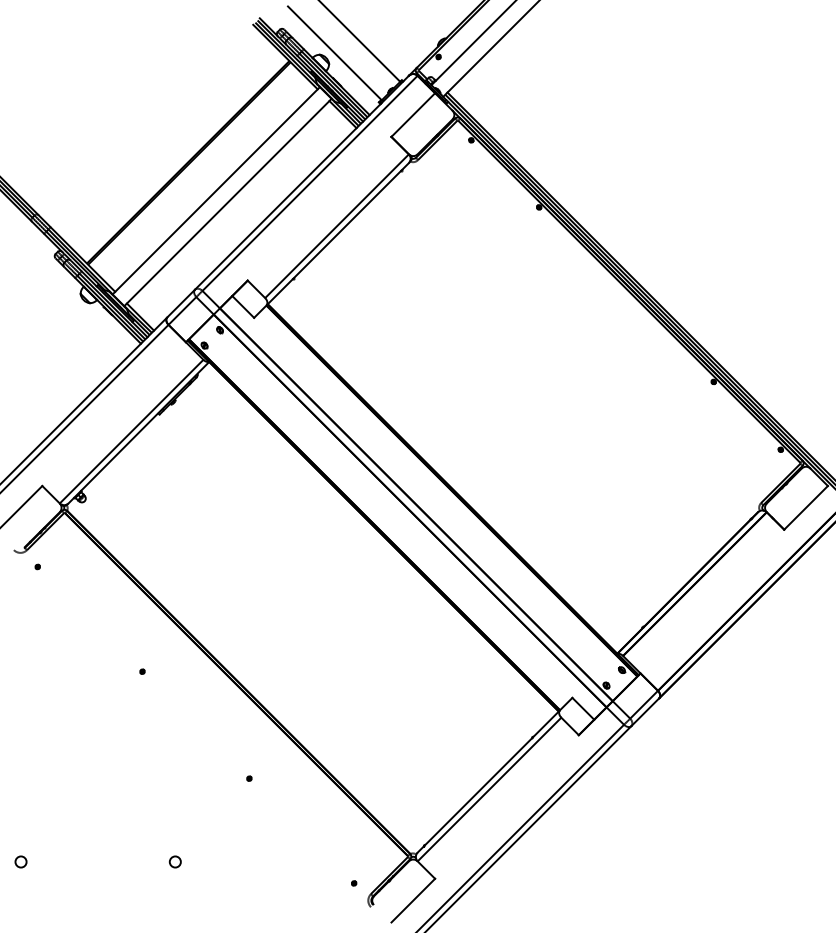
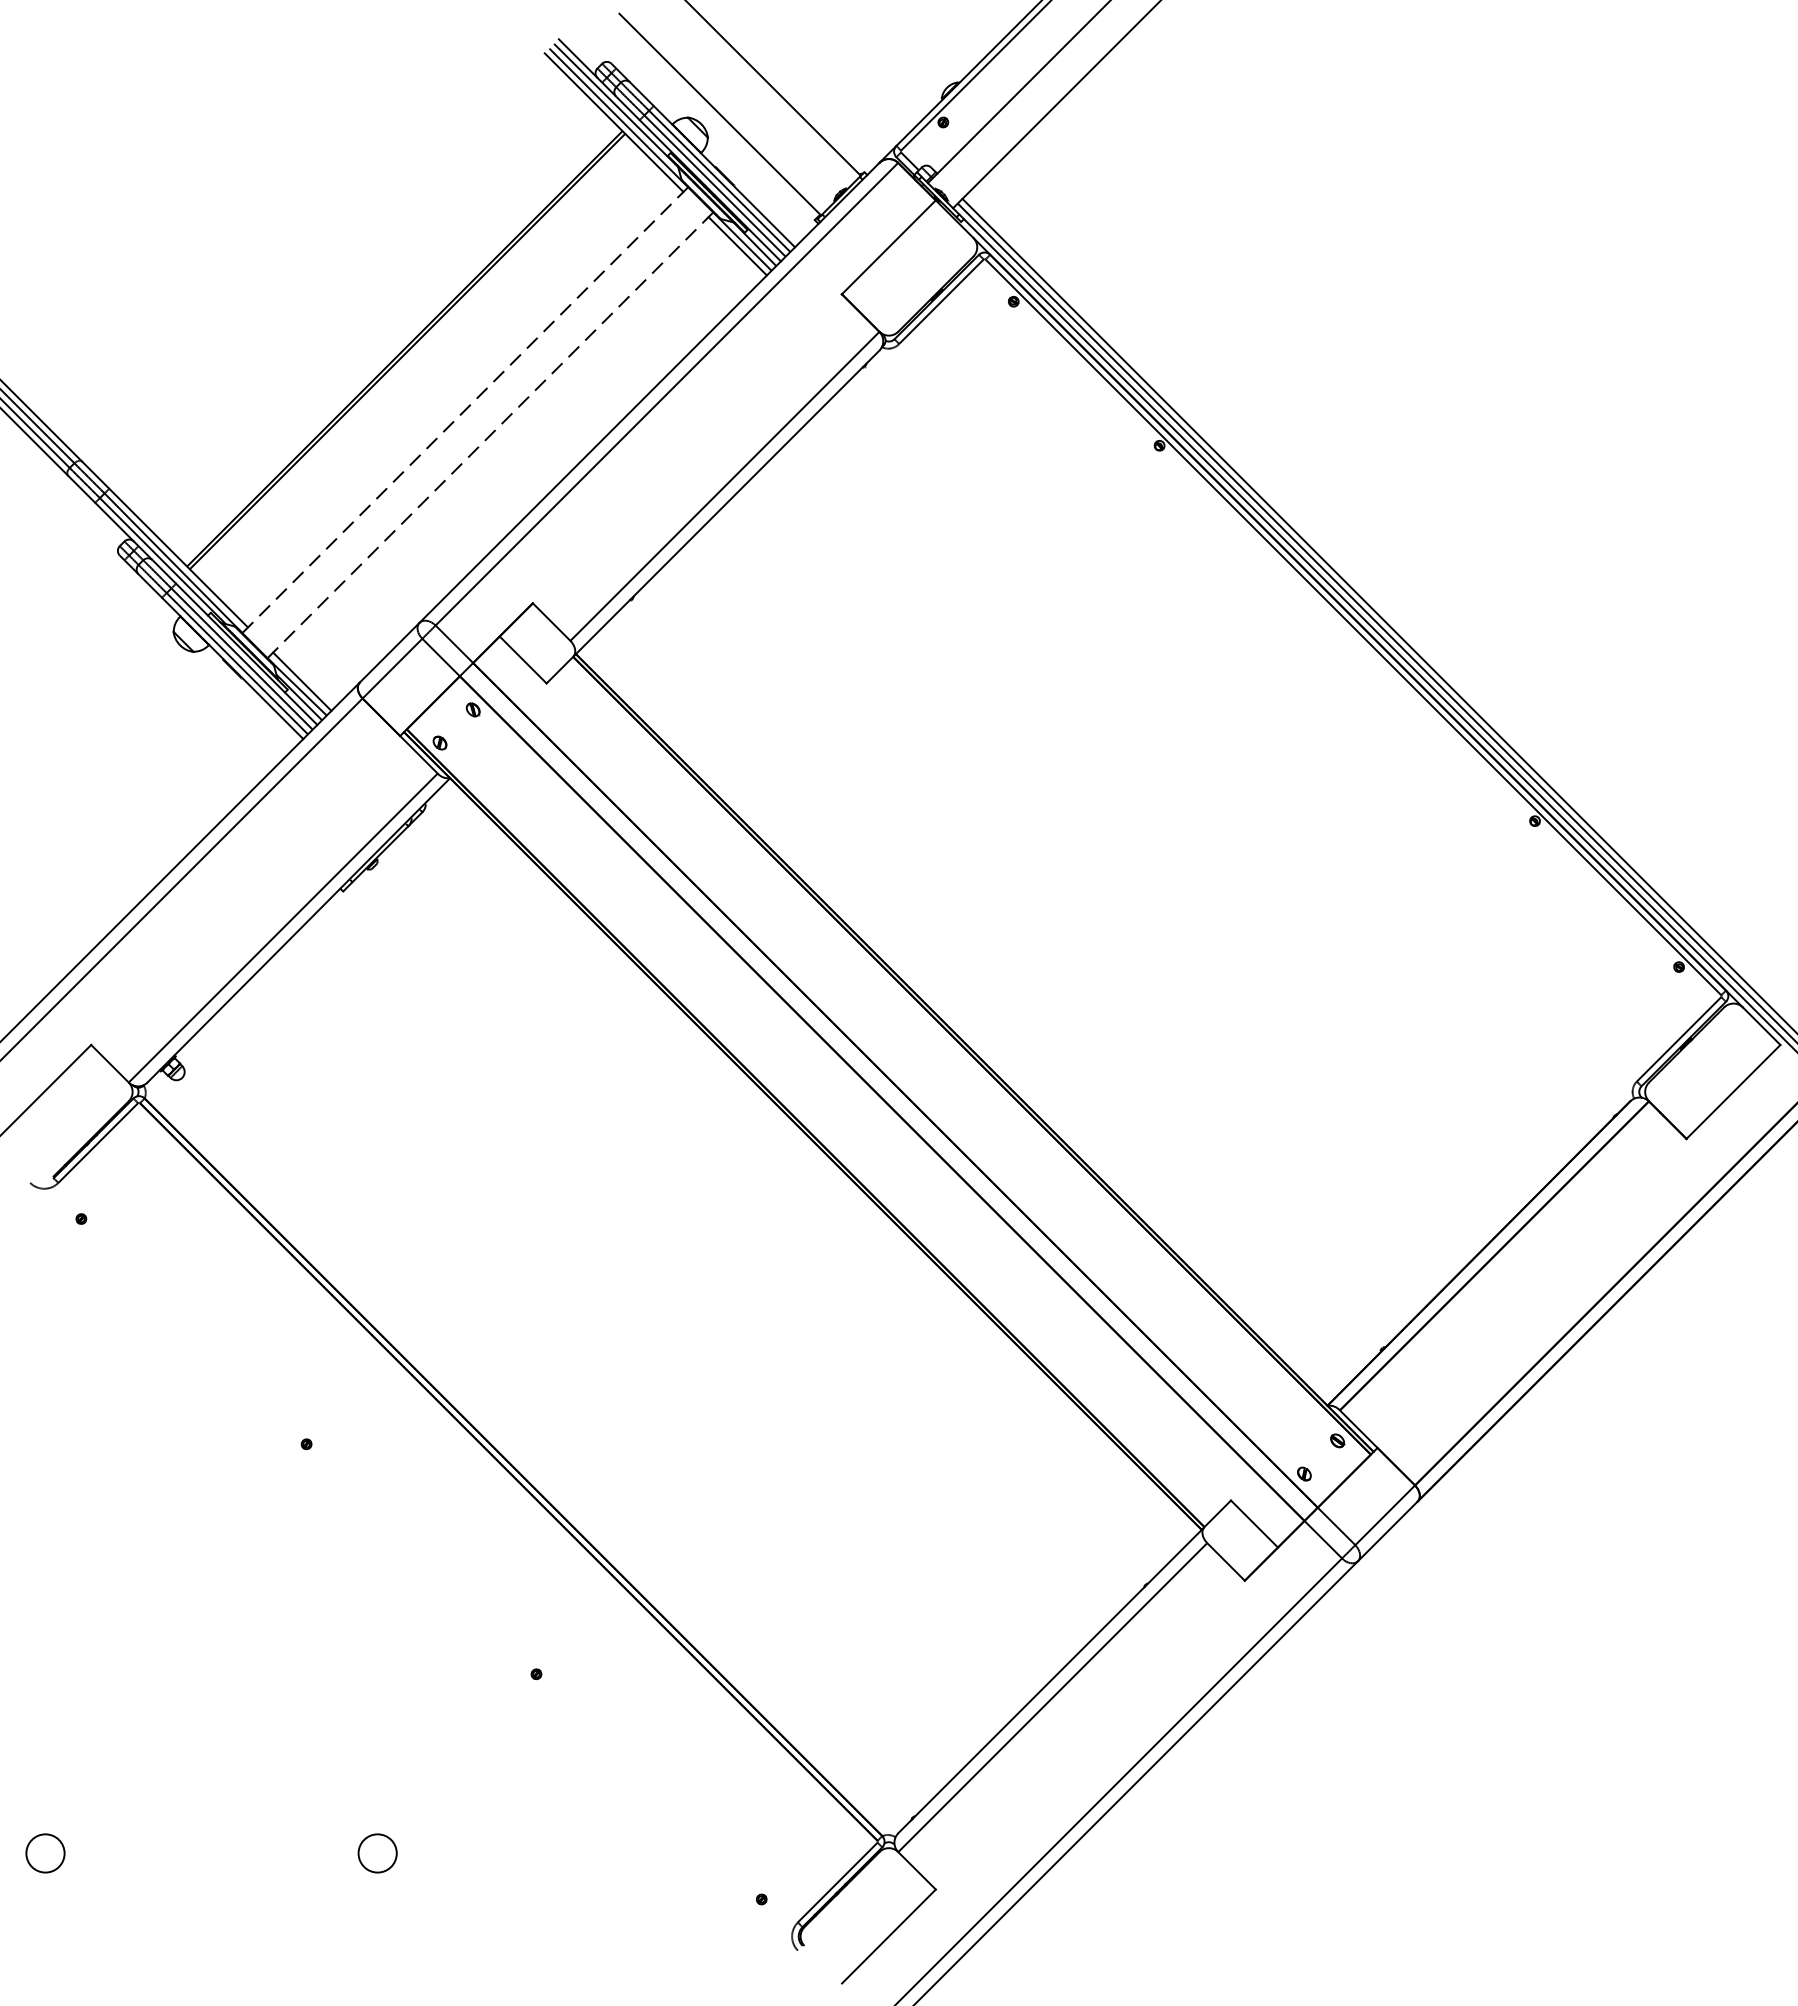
line: (216, 190) -> (465, 409), solid -> dashed
line: (227, 202) -> (489, 435), solid -> dashed
circle: (20, 861) -> (44, 1852), size x1.6
circle: (174, 861) -> (375, 1852), size x1.6

